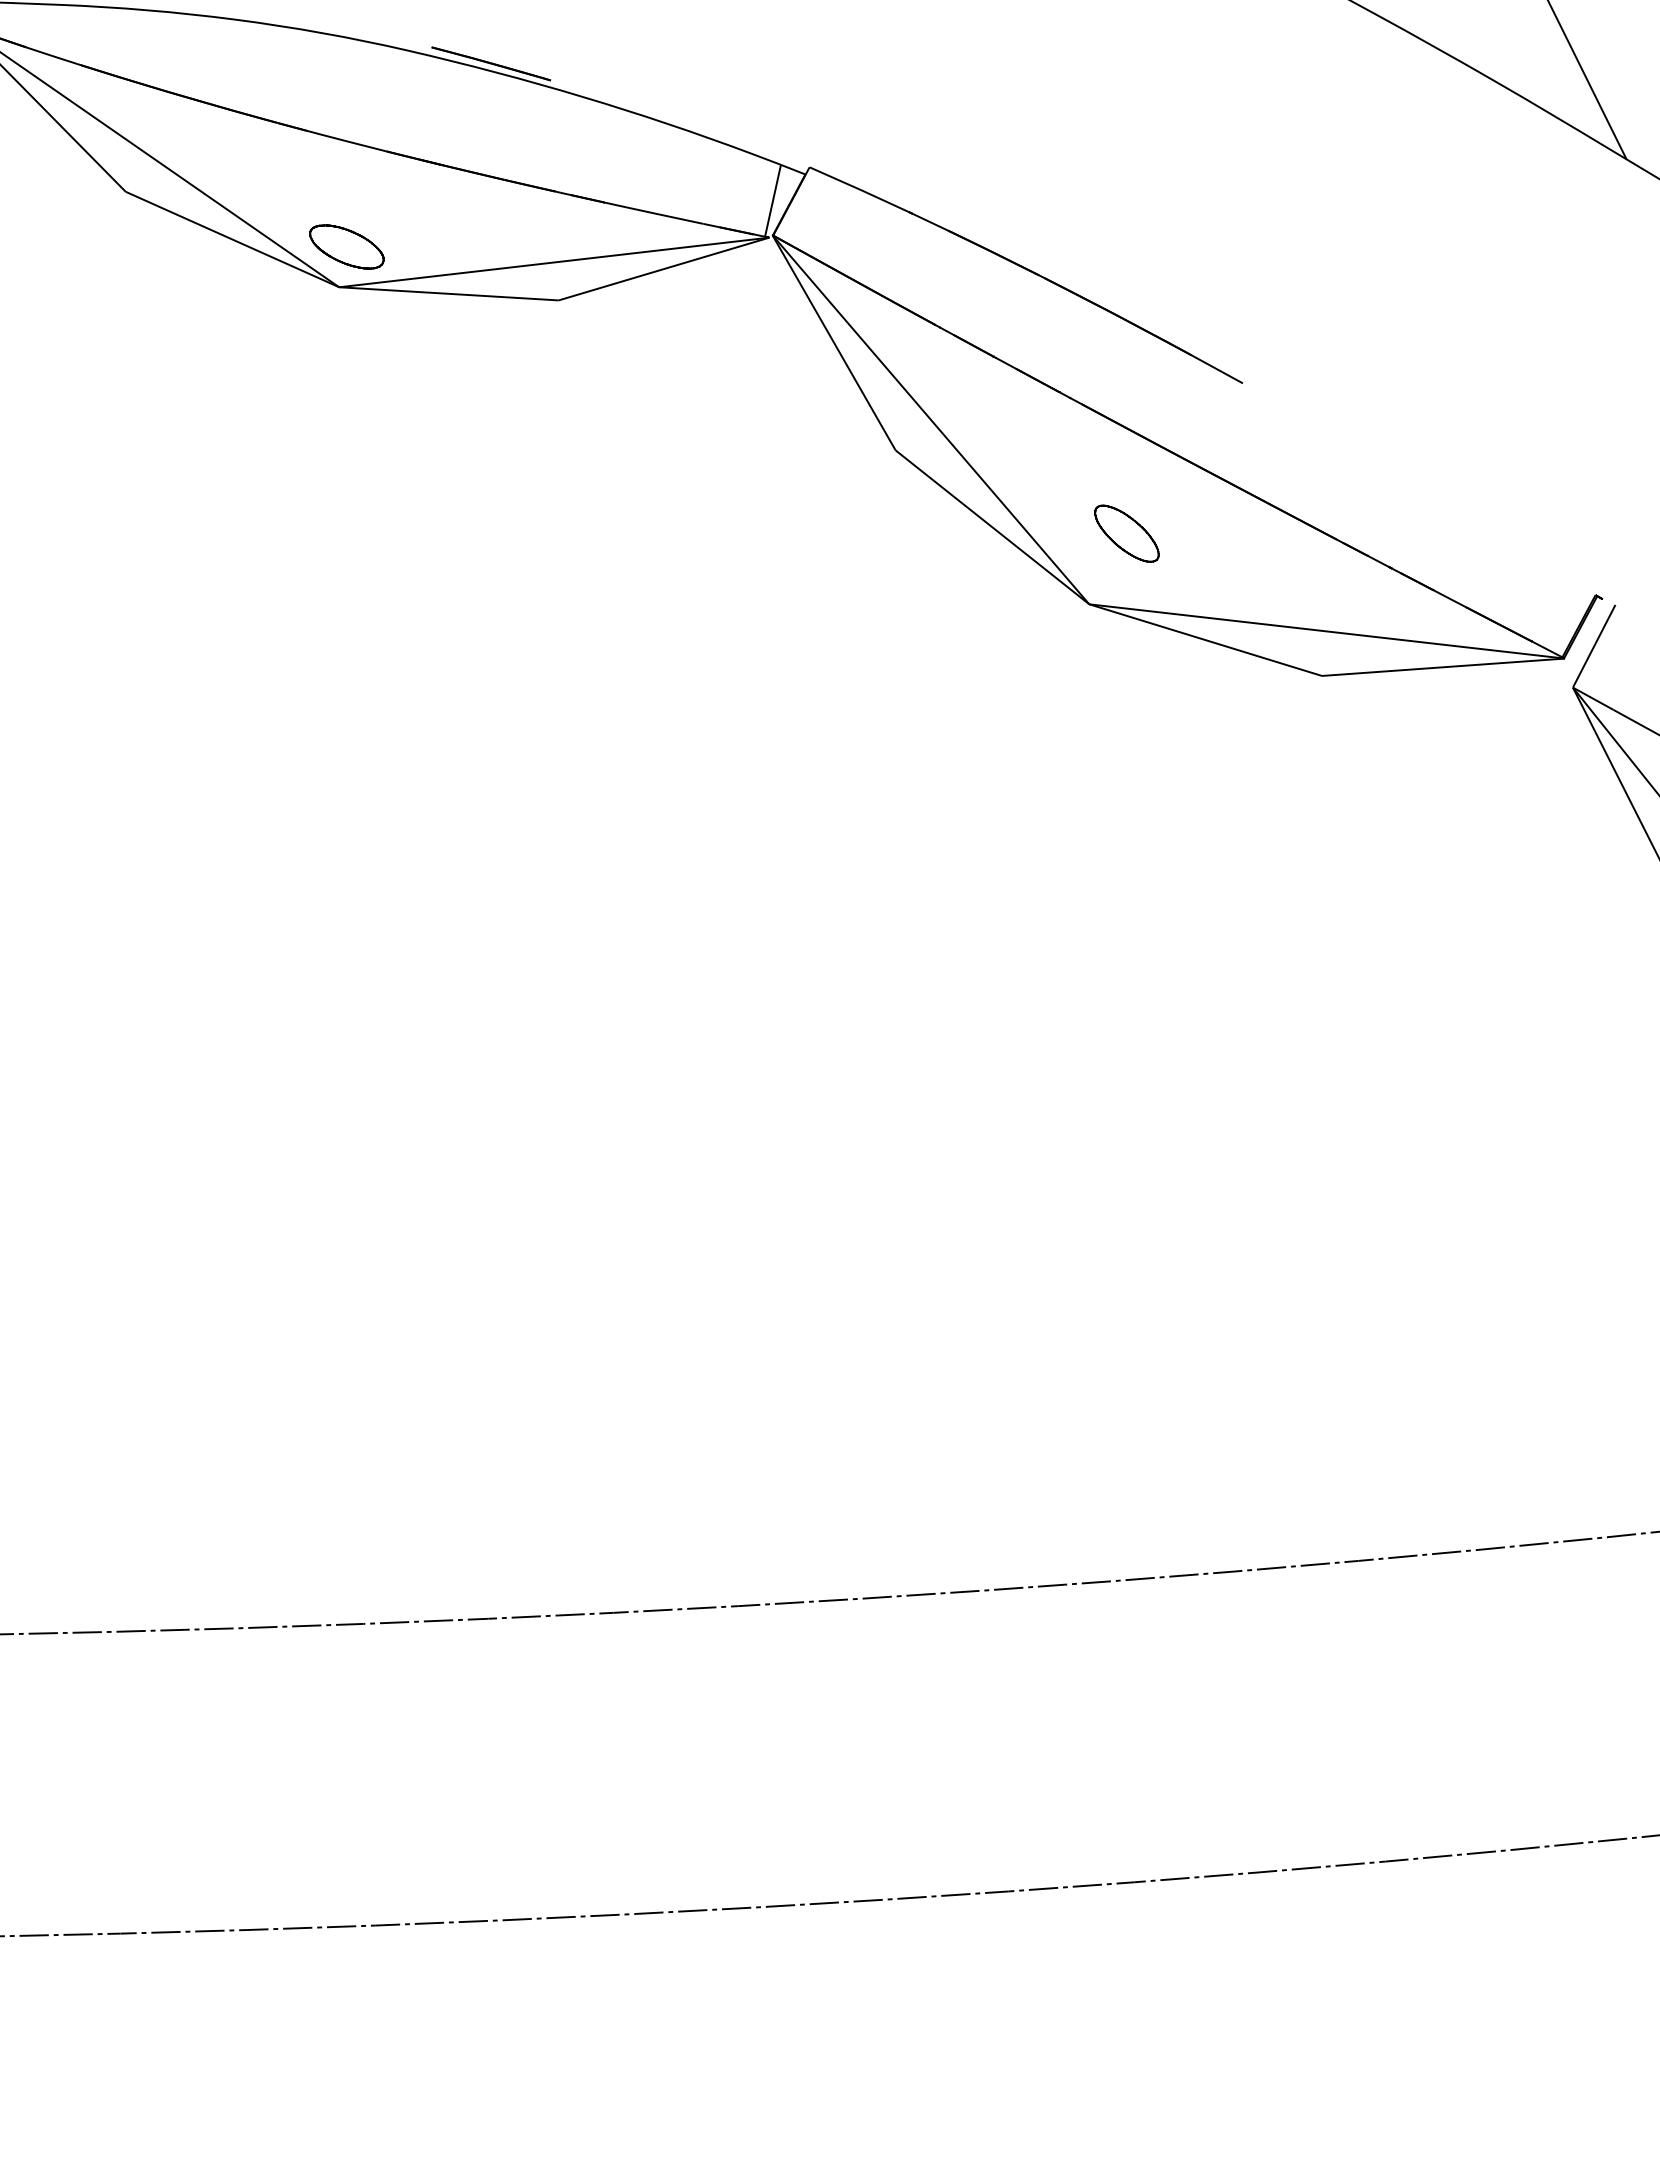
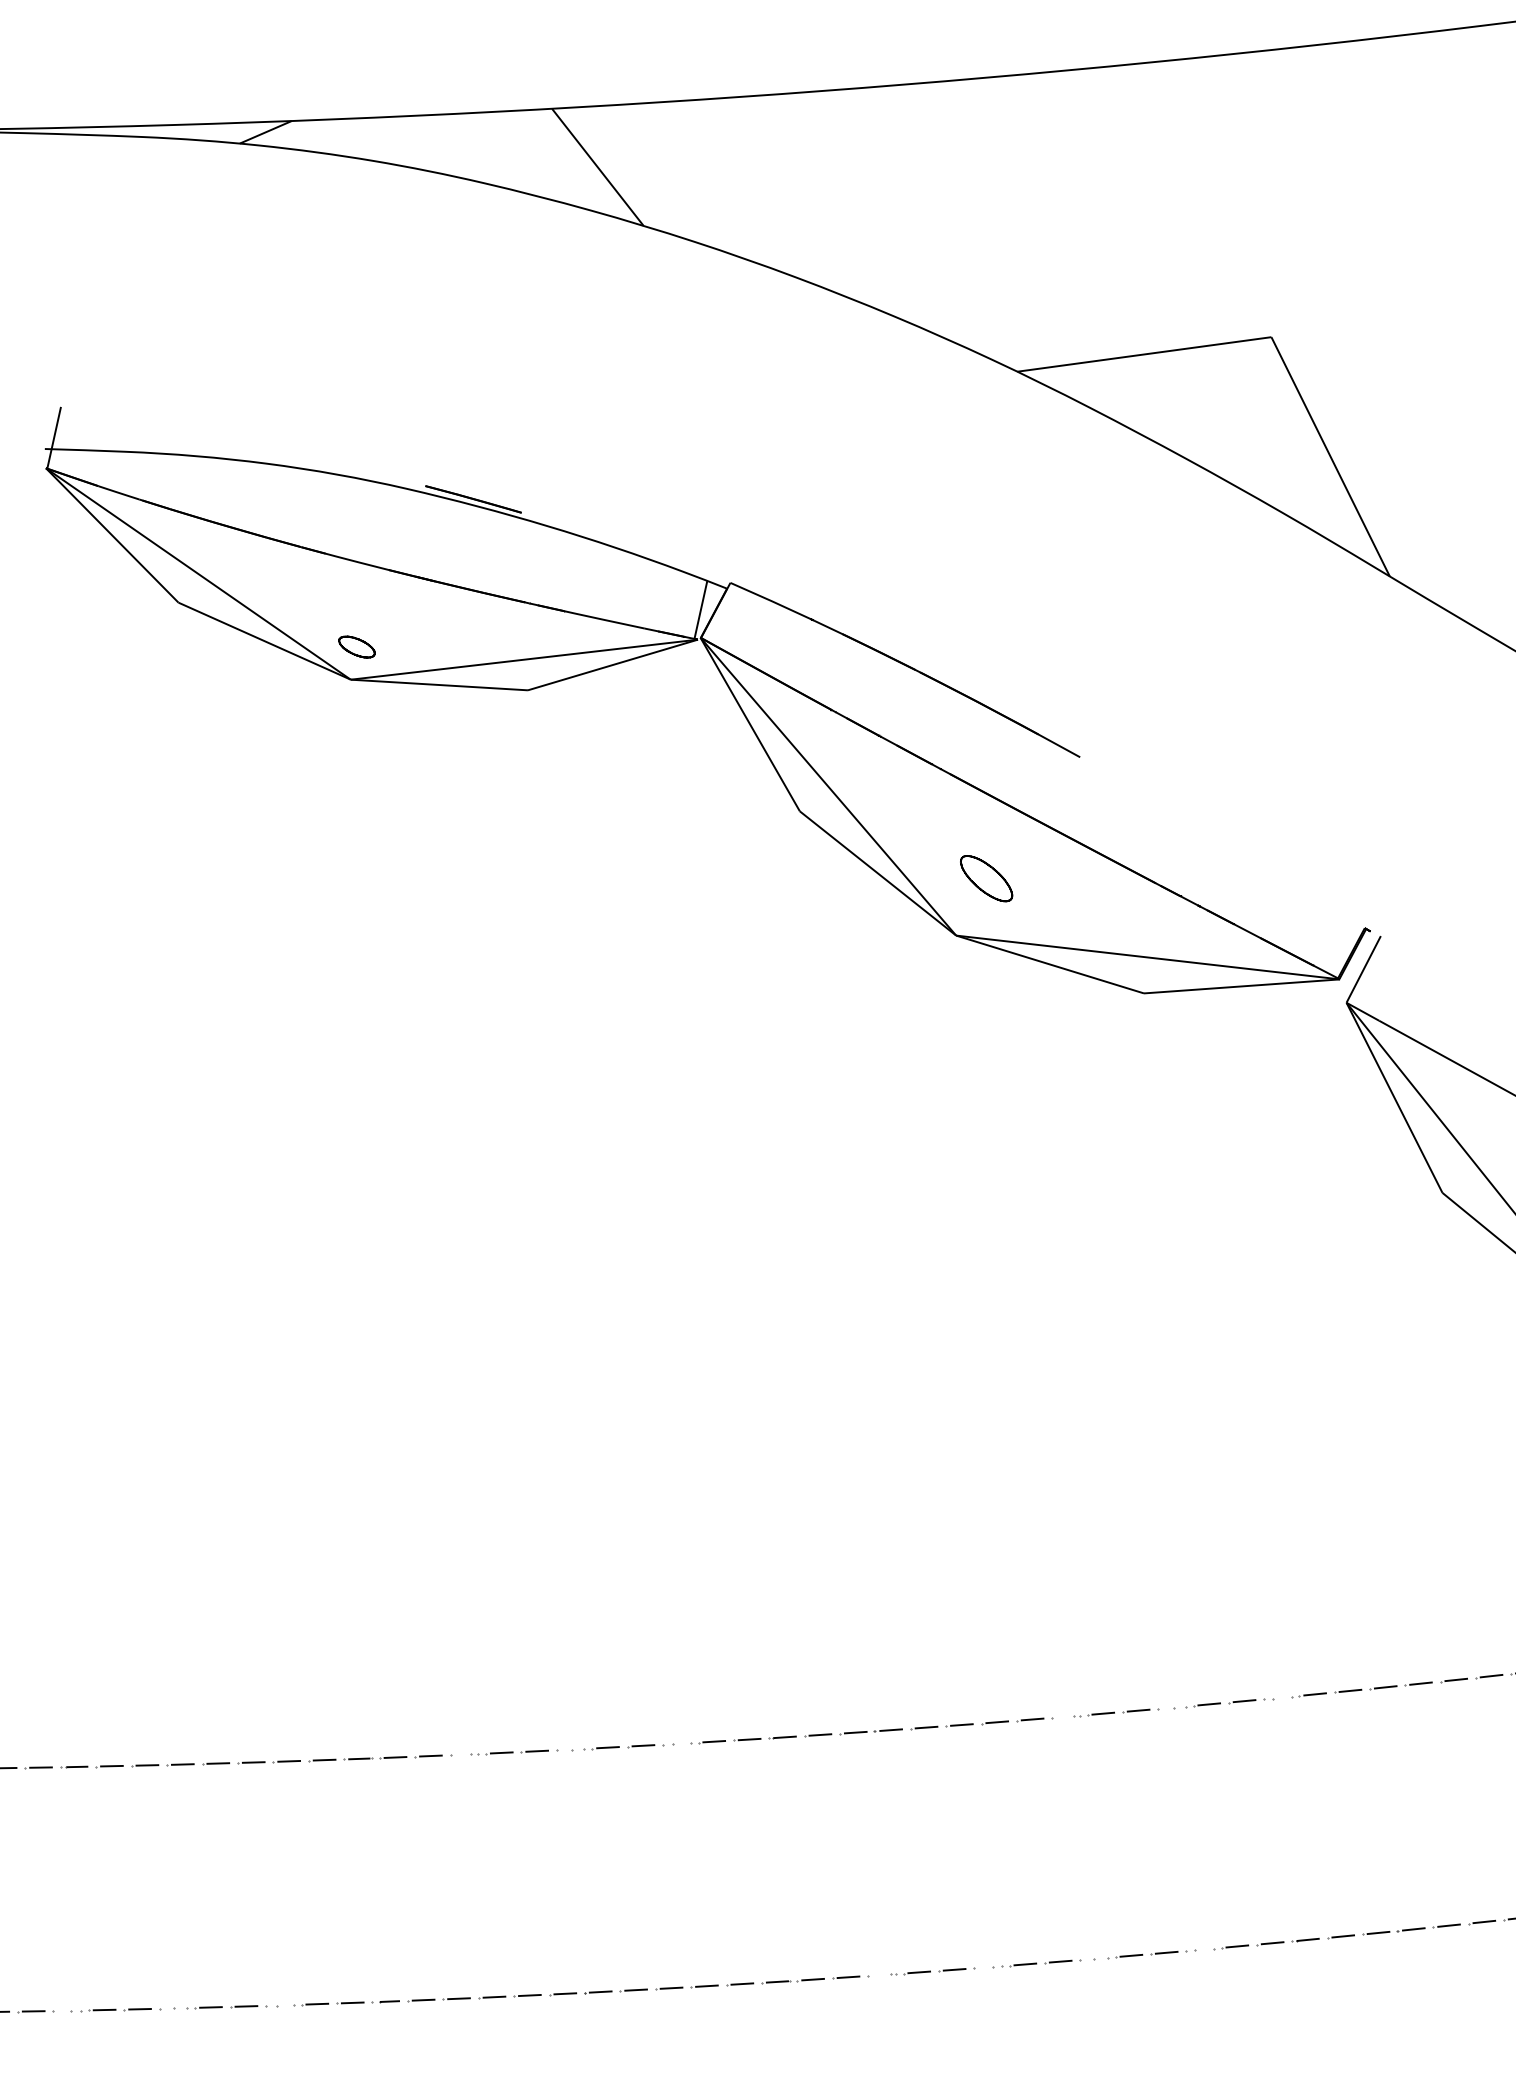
part: (346, 246) -> (356, 646), size x0.6

